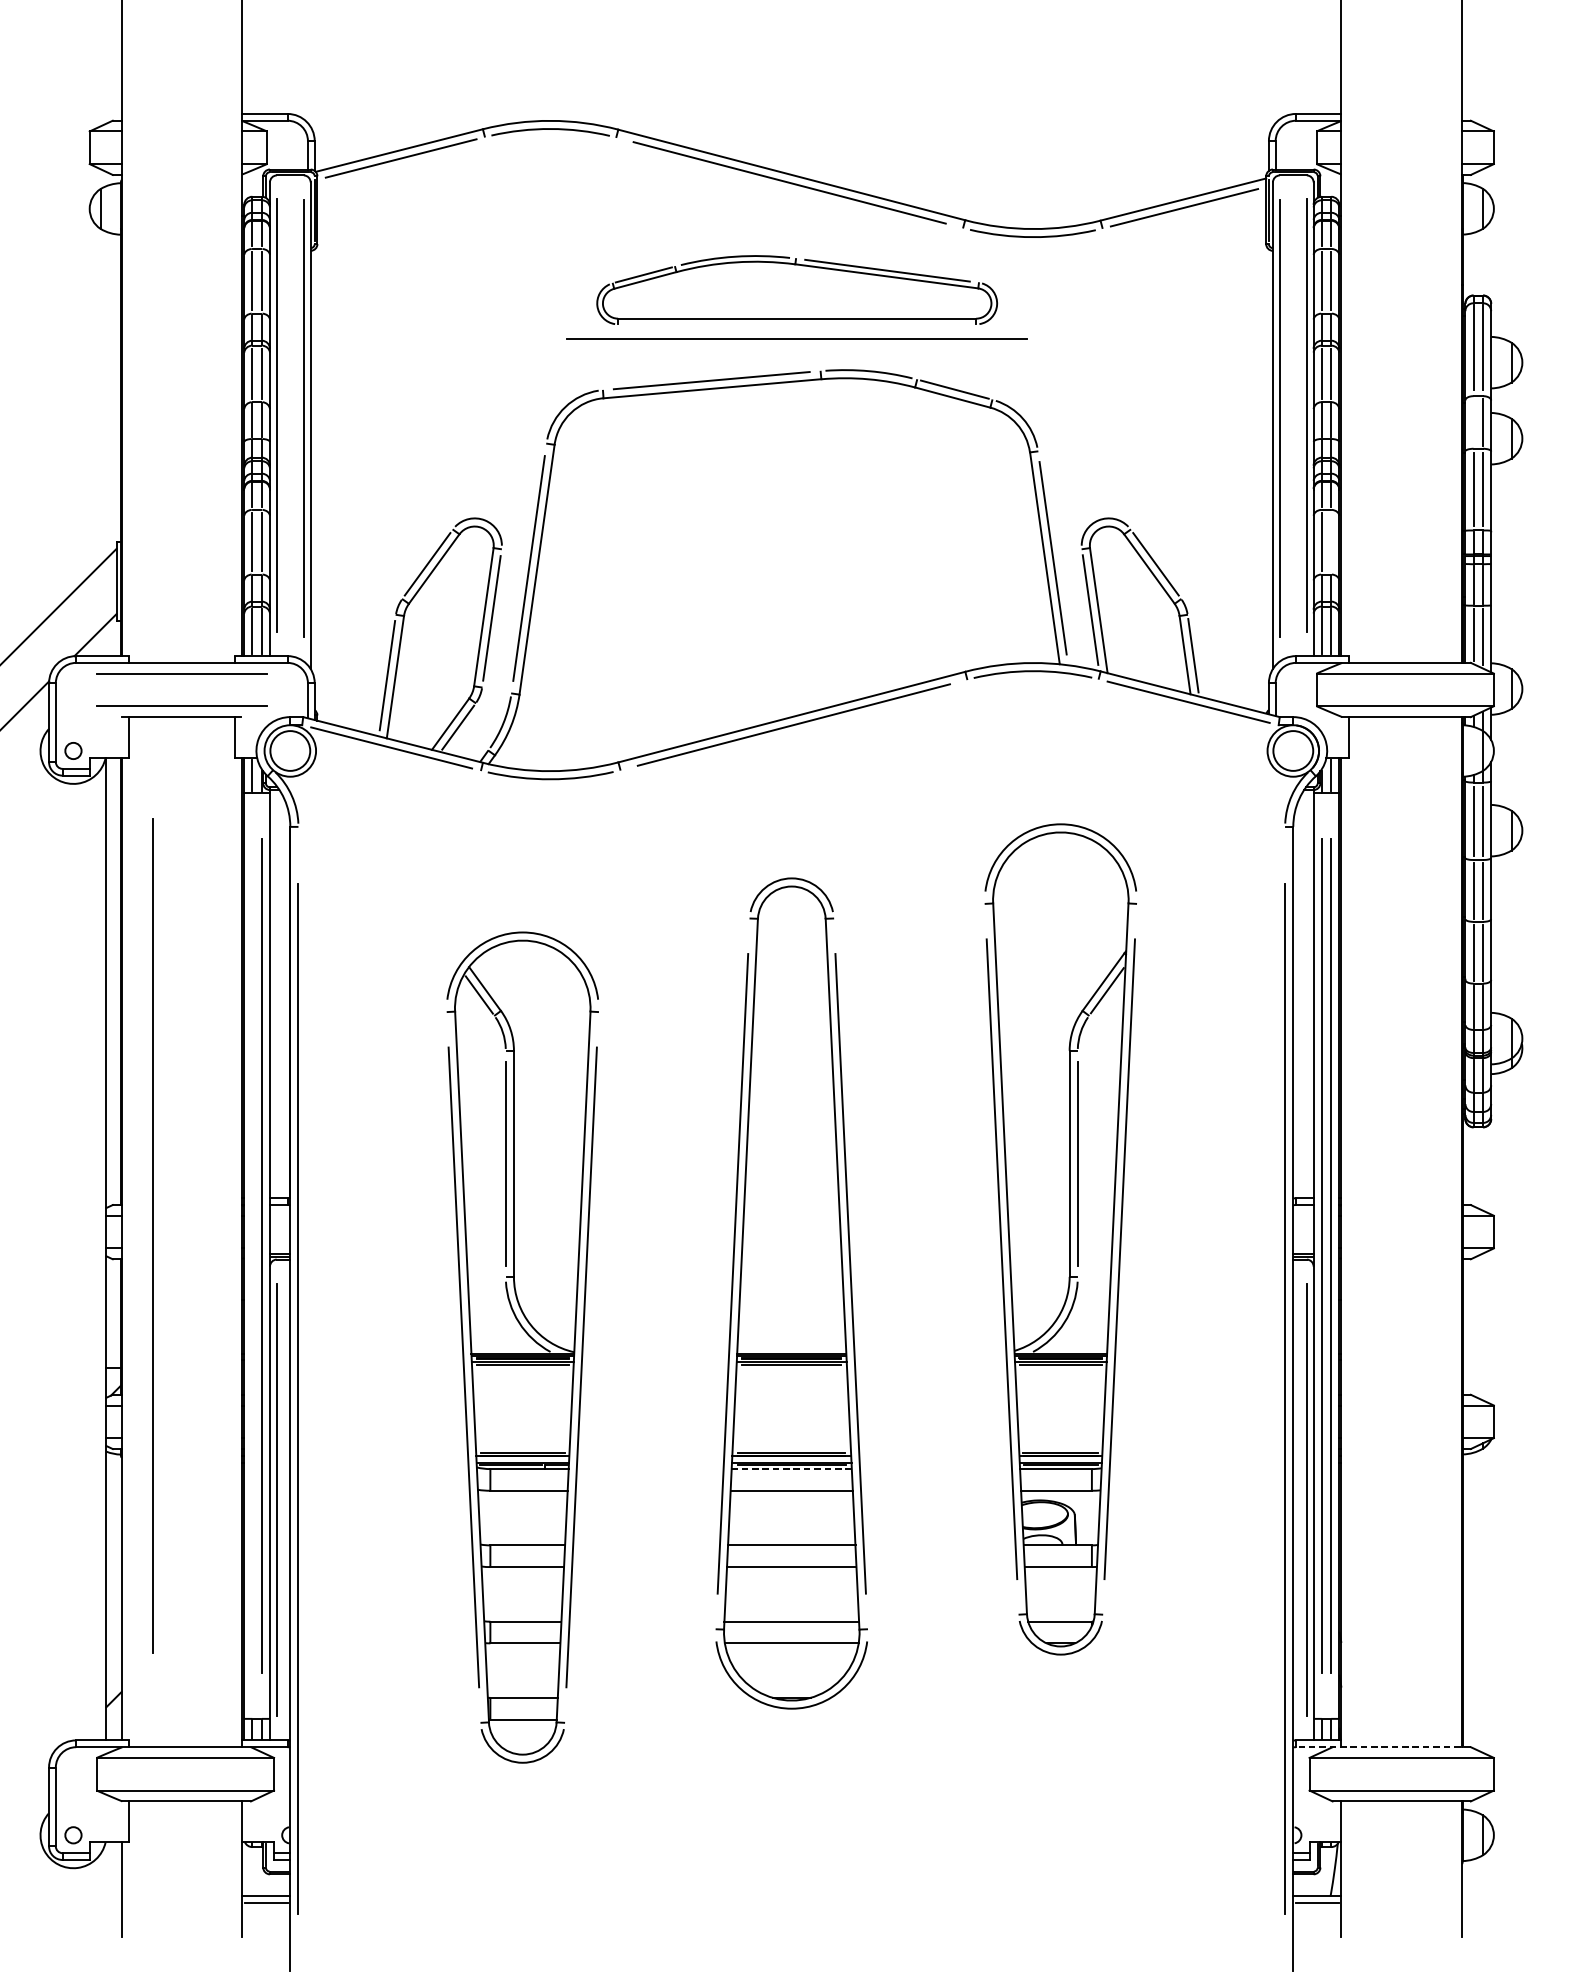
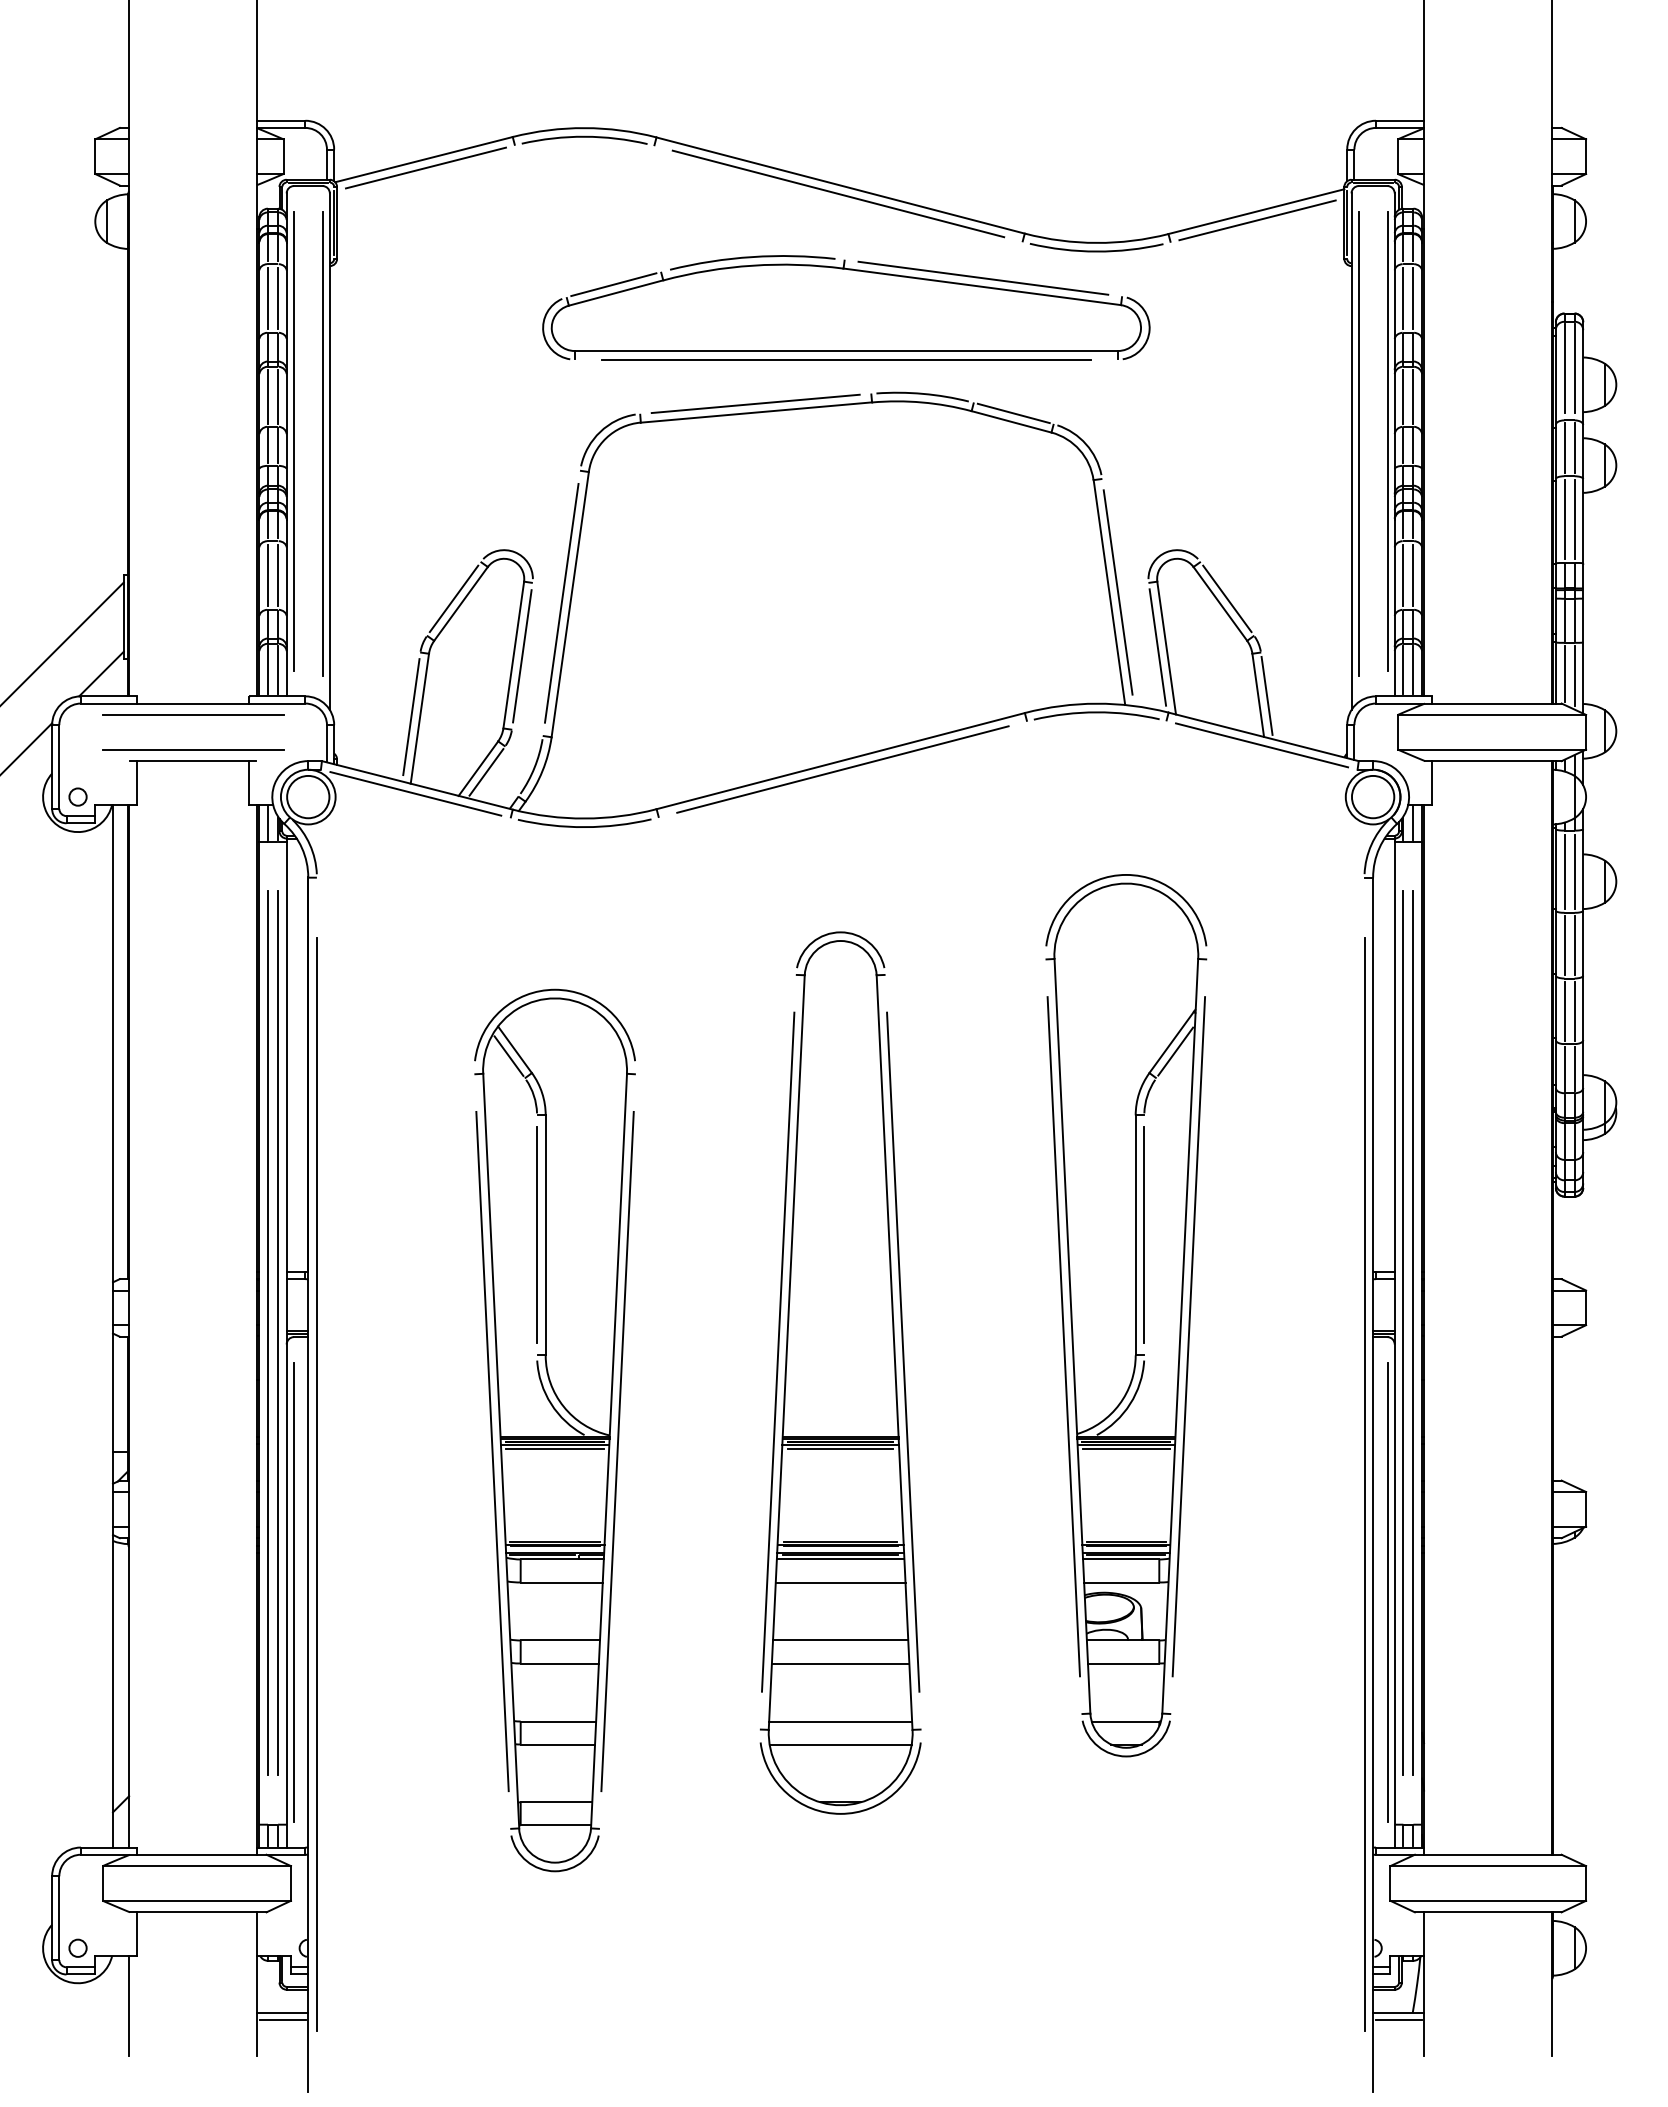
part: (797, 289) -> (846, 307), size x1.43
line: (1473, 422) -> (1564, 448), added
line: (1331, 542) -> (1413, 575), added
line: (152, 1235) -> (267, 1332), moved
line: (791, 1469) -> (840, 1559), dashed -> solid
line: (1383, 1746) -> (1468, 1854), dashed -> solid

